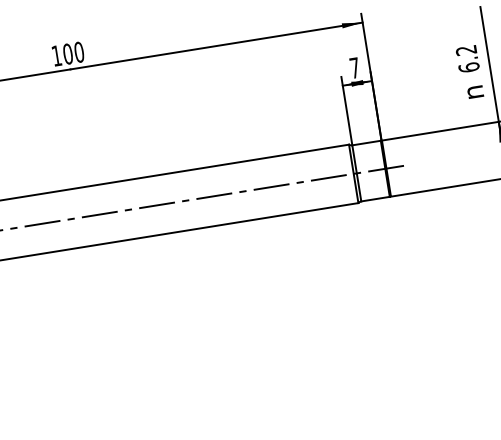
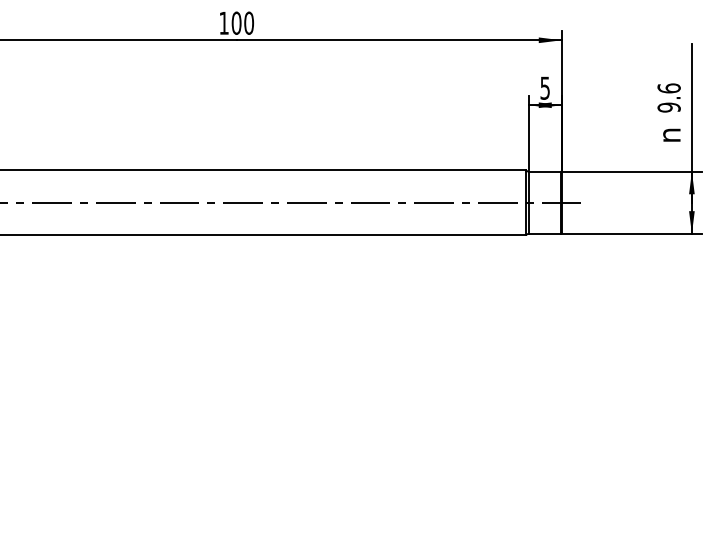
text: (467, 58) -> (668, 97), 6.2 -> 9.6
text: (354, 67) -> (544, 87), 7 -> 5

